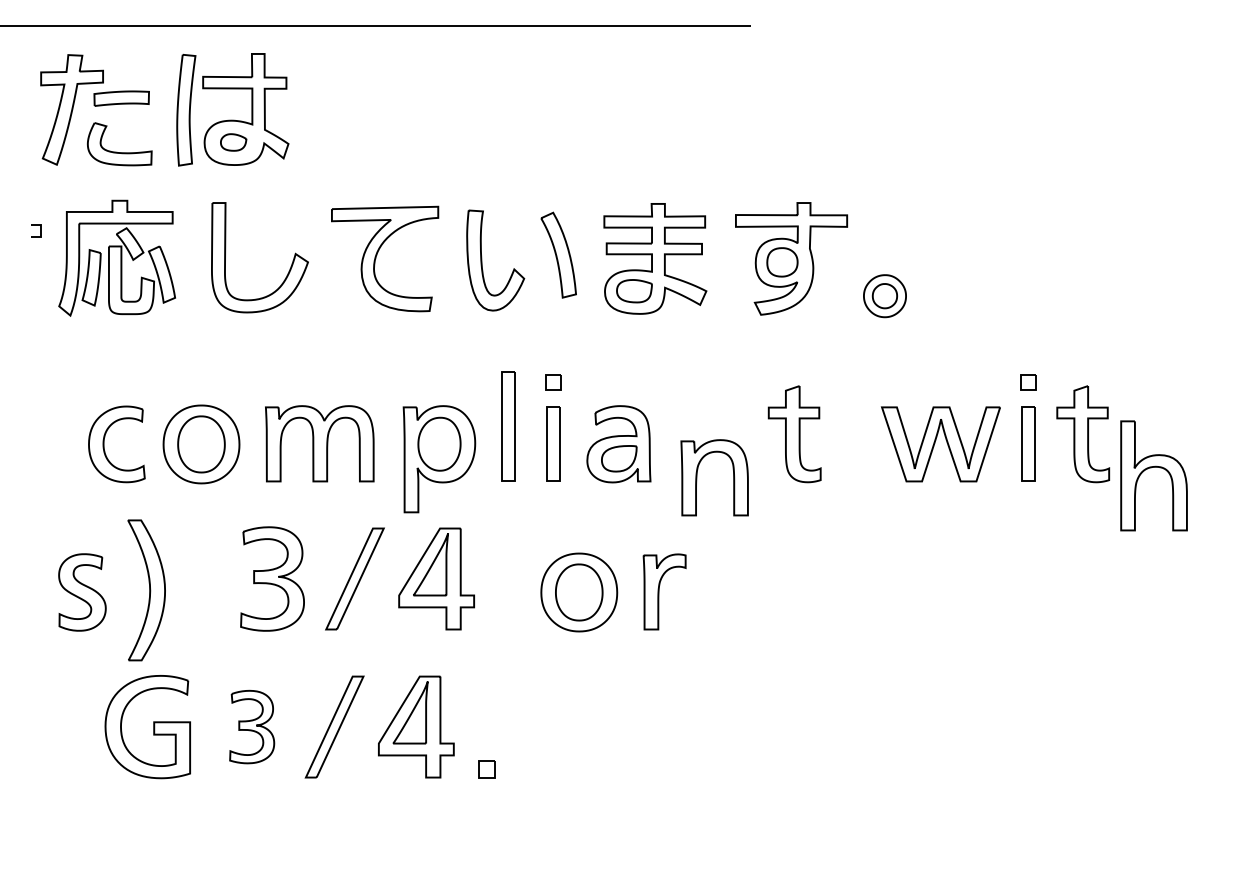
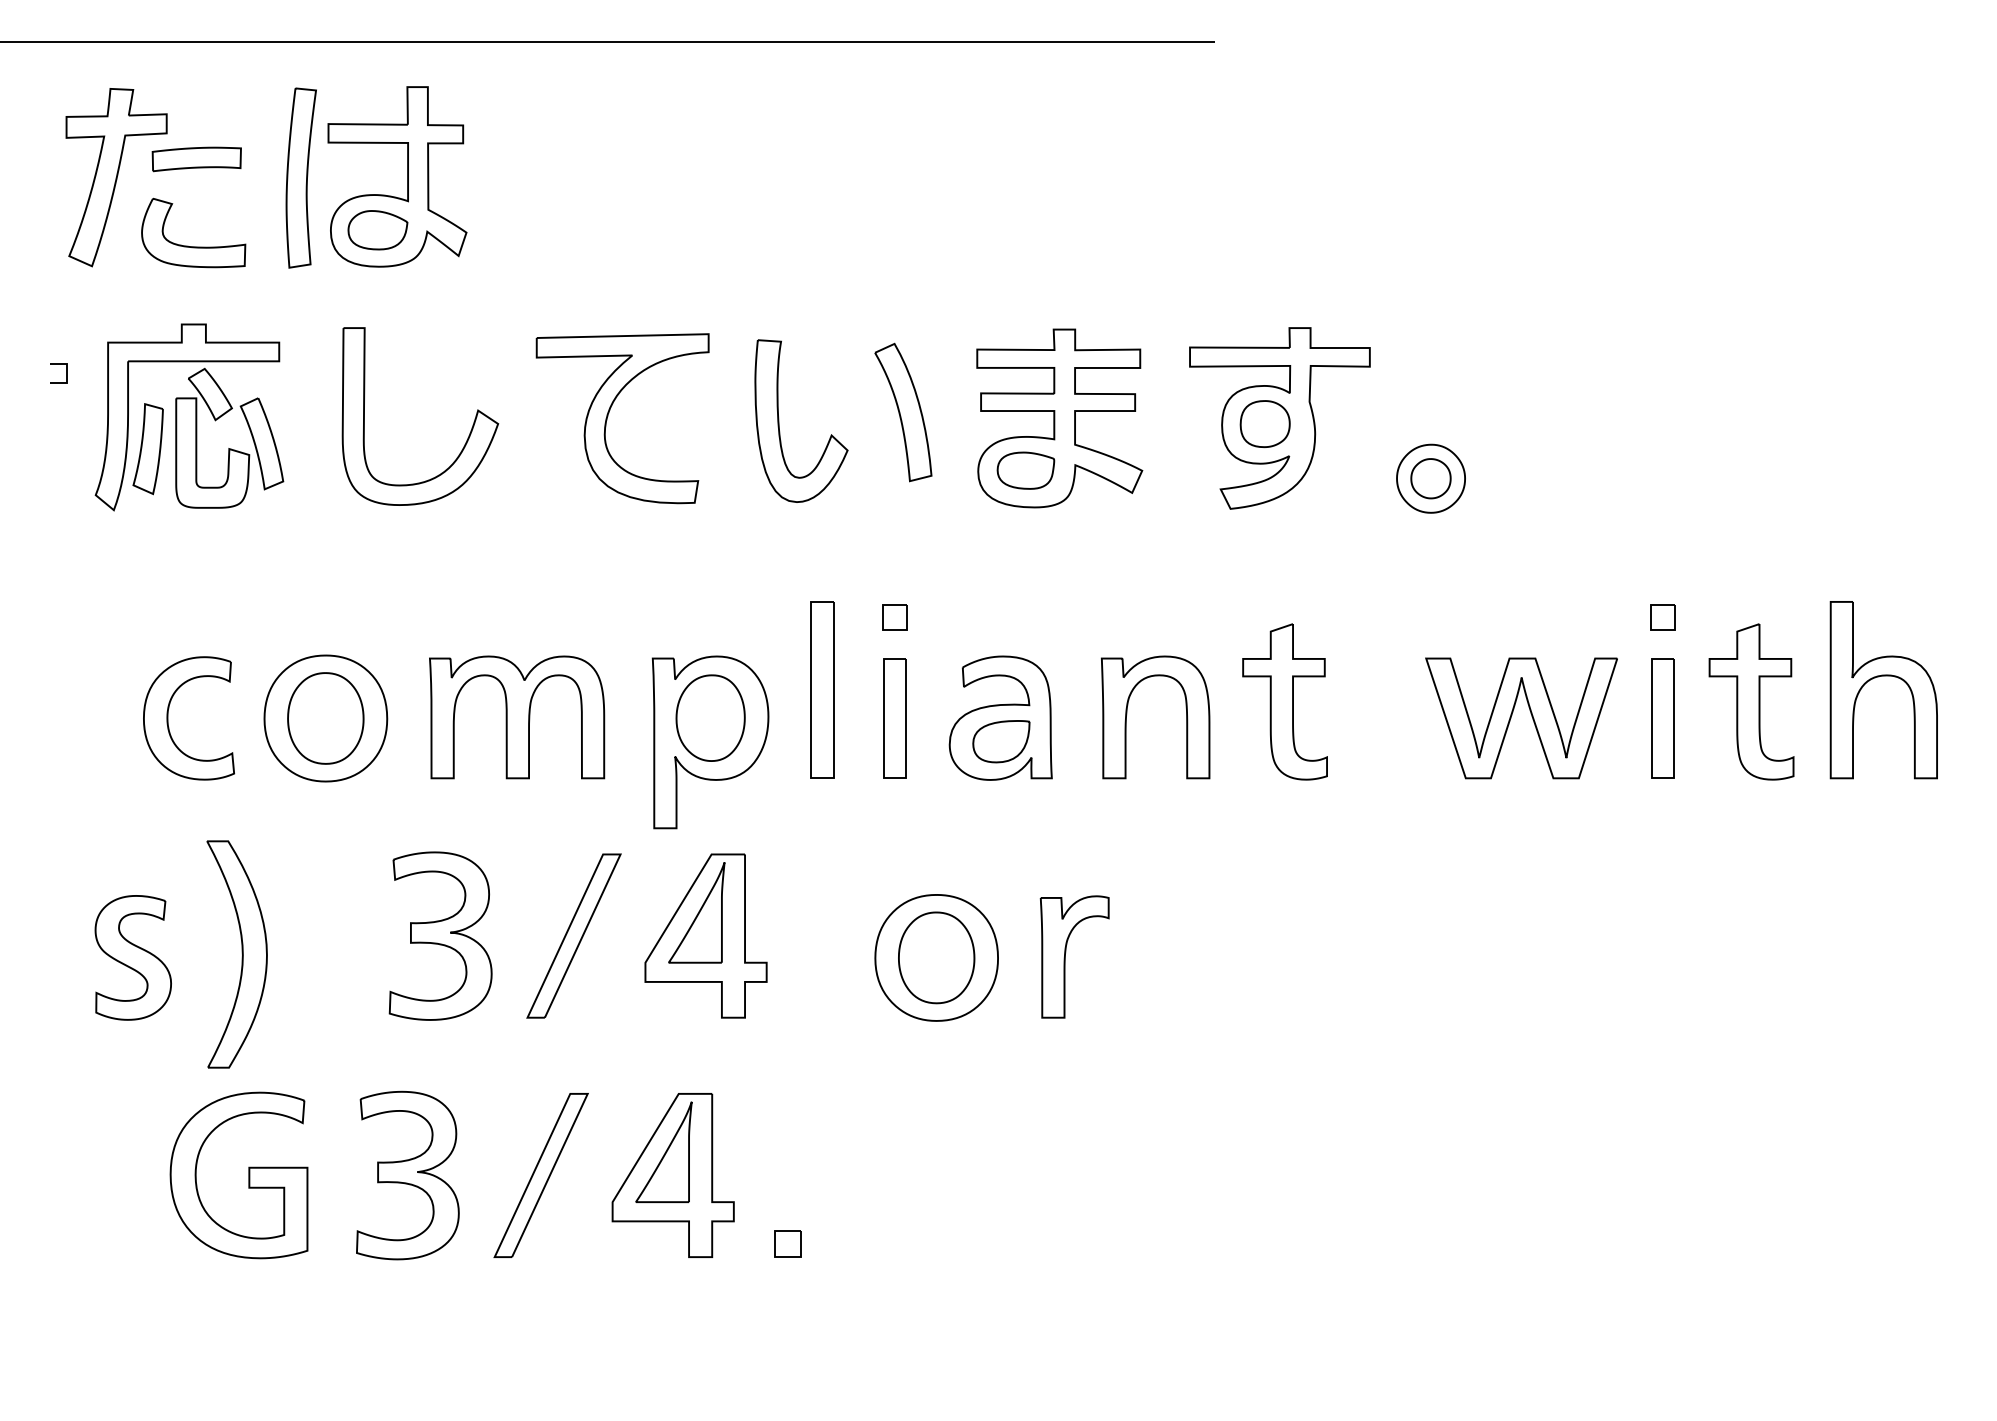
part: (233, 142) -> (377, 230), size x1.43
part: (1151, 468) -> (1879, 678), moved
part: (697, 477) -> (1127, 716), moved
part: (251, 726) -> (406, 1174), size x1.43

